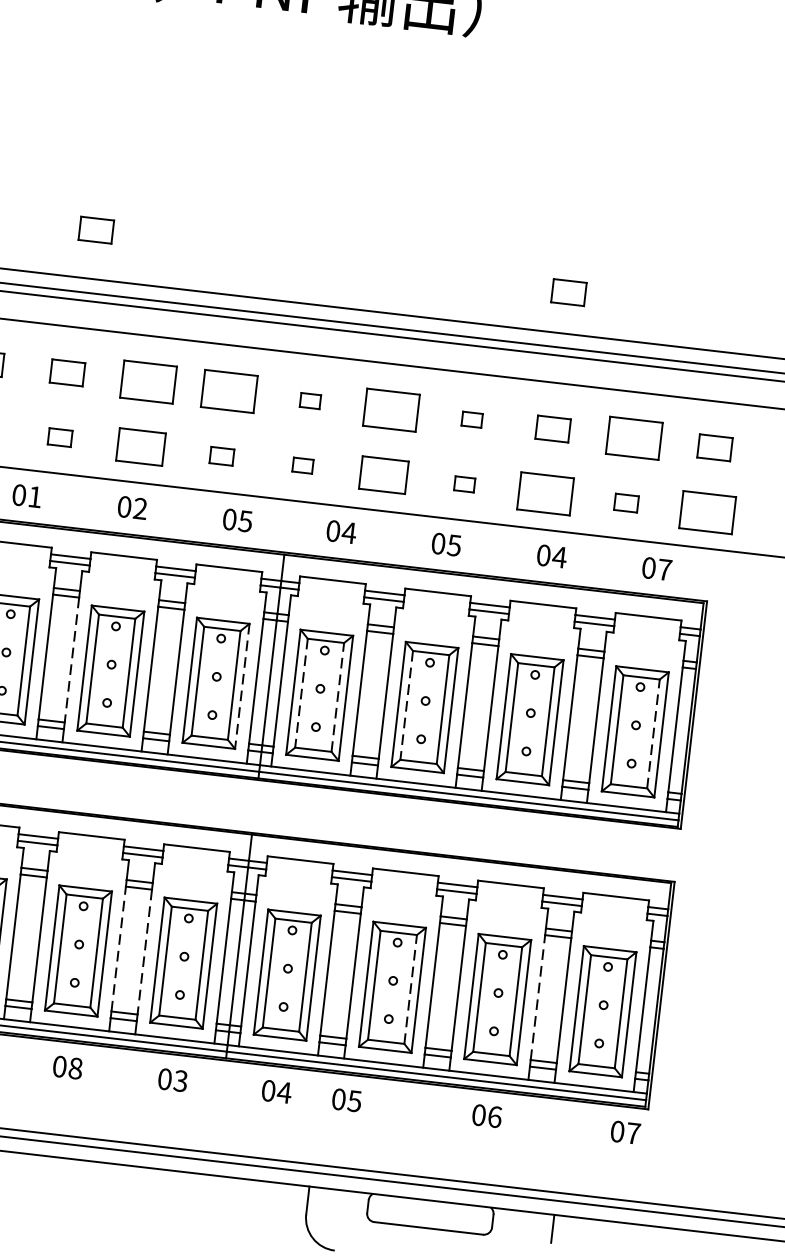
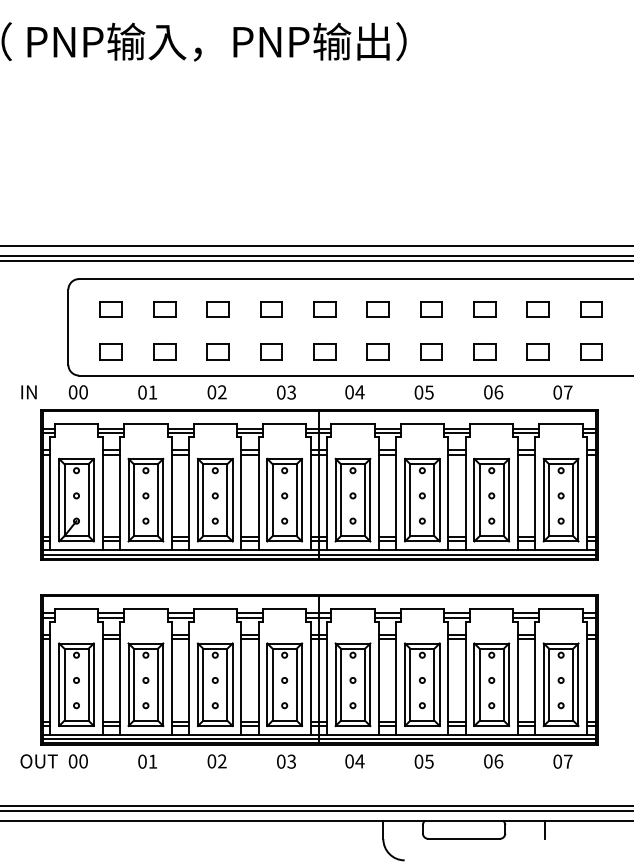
part: (96, 230) -> (172, 214), removed
part: (568, 292) -> (484, 219), removed
part: (147, 382) -> (217, 309), size x0.62
part: (229, 391) -> (271, 309), size x0.62
part: (309, 401) -> (324, 309), size x1.67
part: (390, 410) -> (377, 309), size x0.62
part: (472, 419) -> (431, 309), size x1.67
part: (59, 436) -> (164, 351), size x1.43
part: (632, 438) -> (537, 309), size x0.62
part: (140, 446) -> (217, 351), size x0.71
part: (222, 455) -> (271, 351), size x1.43
part: (302, 464) -> (324, 351), size x1.67
part: (382, 474) -> (377, 351), size x0.71
part: (464, 483) -> (431, 351), size x1.67
part: (545, 492) -> (484, 351), size x0.62
part: (625, 502) -> (537, 351), size x1.43
part: (707, 511) -> (591, 351), size x0.62
text: (245, 519) -> (291, 391), 05 -> 03
text: (559, 557) -> (498, 392), 04 -> 06
line: (72, 661) -> (189, 496), dashed -> solid
line: (243, 686) -> (302, 500), dashed -> solid
line: (302, 693) -> (341, 500), dashed -> solid
line: (337, 697) -> (364, 500), dashed -> solid
line: (406, 705) -> (410, 500), dashed -> solid
line: (653, 734) -> (573, 500), dashed -> solid
line: (119, 947) -> (241, 679), dashed -> solid
line: (144, 952) -> (258, 680), dashed -> solid
line: (410, 989) -> (434, 684), dashed -> solid
line: (537, 996) -> (517, 679), dashed -> solid
text: (75, 1068) -> (222, 761), 08 -> 02
text: (345, 1099) -> (423, 761), moved
text: (624, 1132) -> (562, 761), moved

